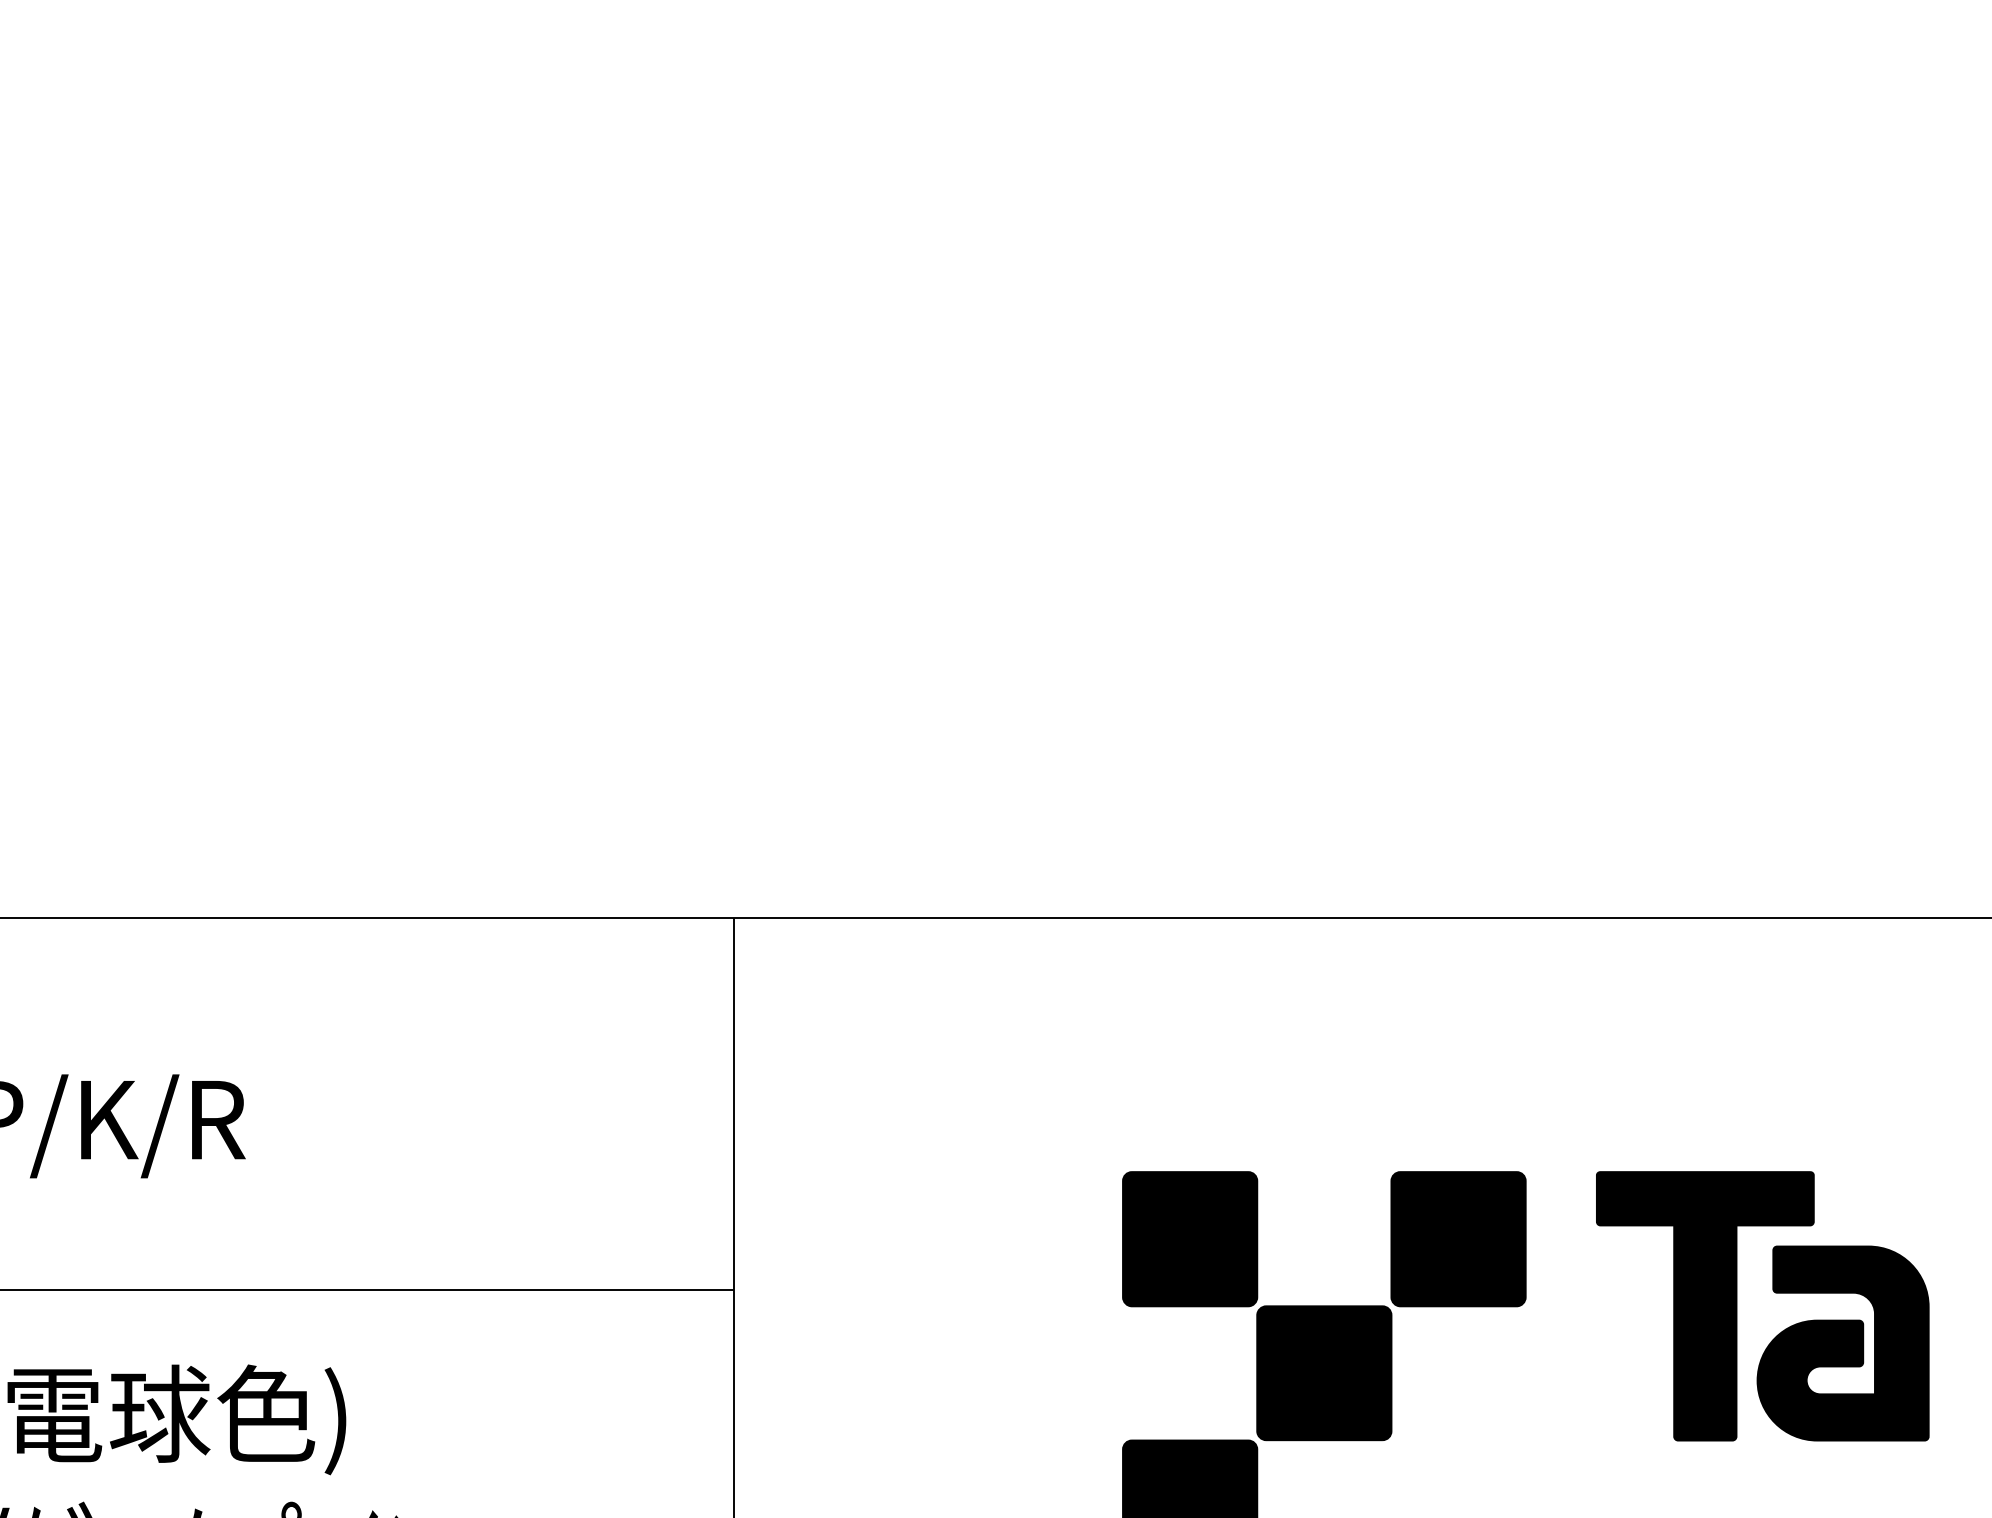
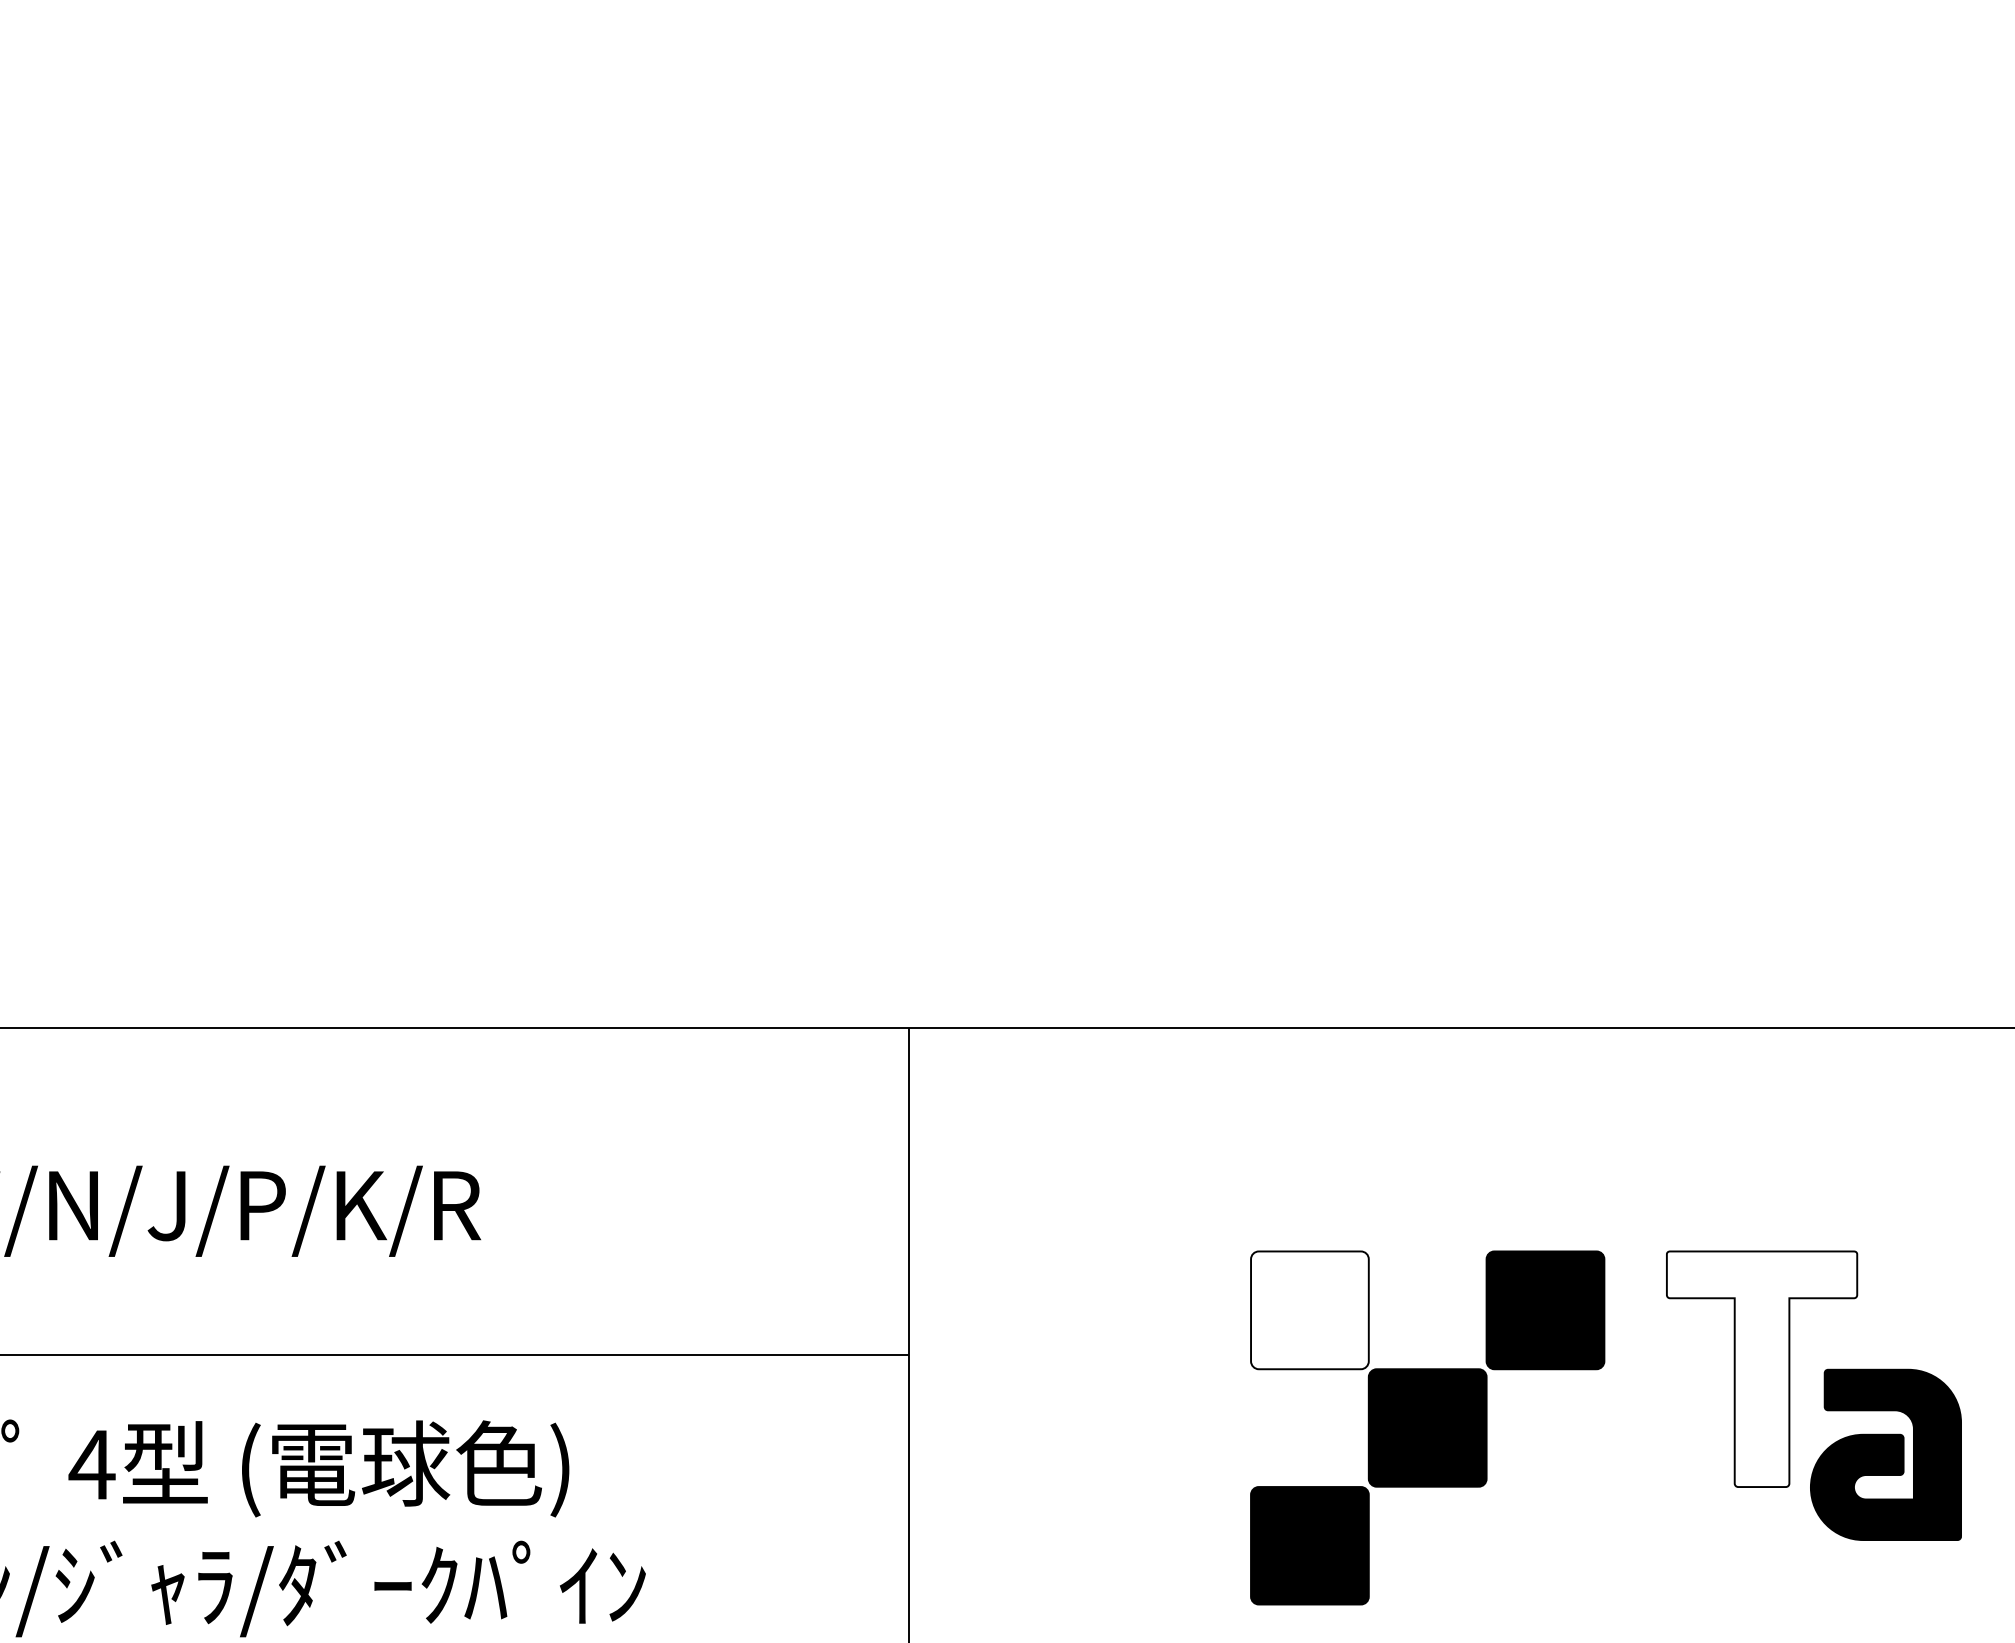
fill: (1189, 1239) -> (1309, 1310), removed
fill: (1704, 1306) -> (1761, 1369), removed
part: (1842, 1343) -> (1885, 1454), moved

